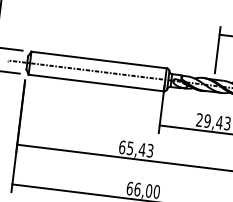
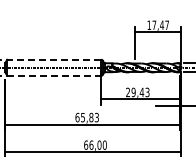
line: (98, 59) -> (53, 59), solid -> dashed
line: (96, 82) -> (54, 75), solid -> dashed
text: (142, 149) -> (91, 117), 65,43 -> 65,83

